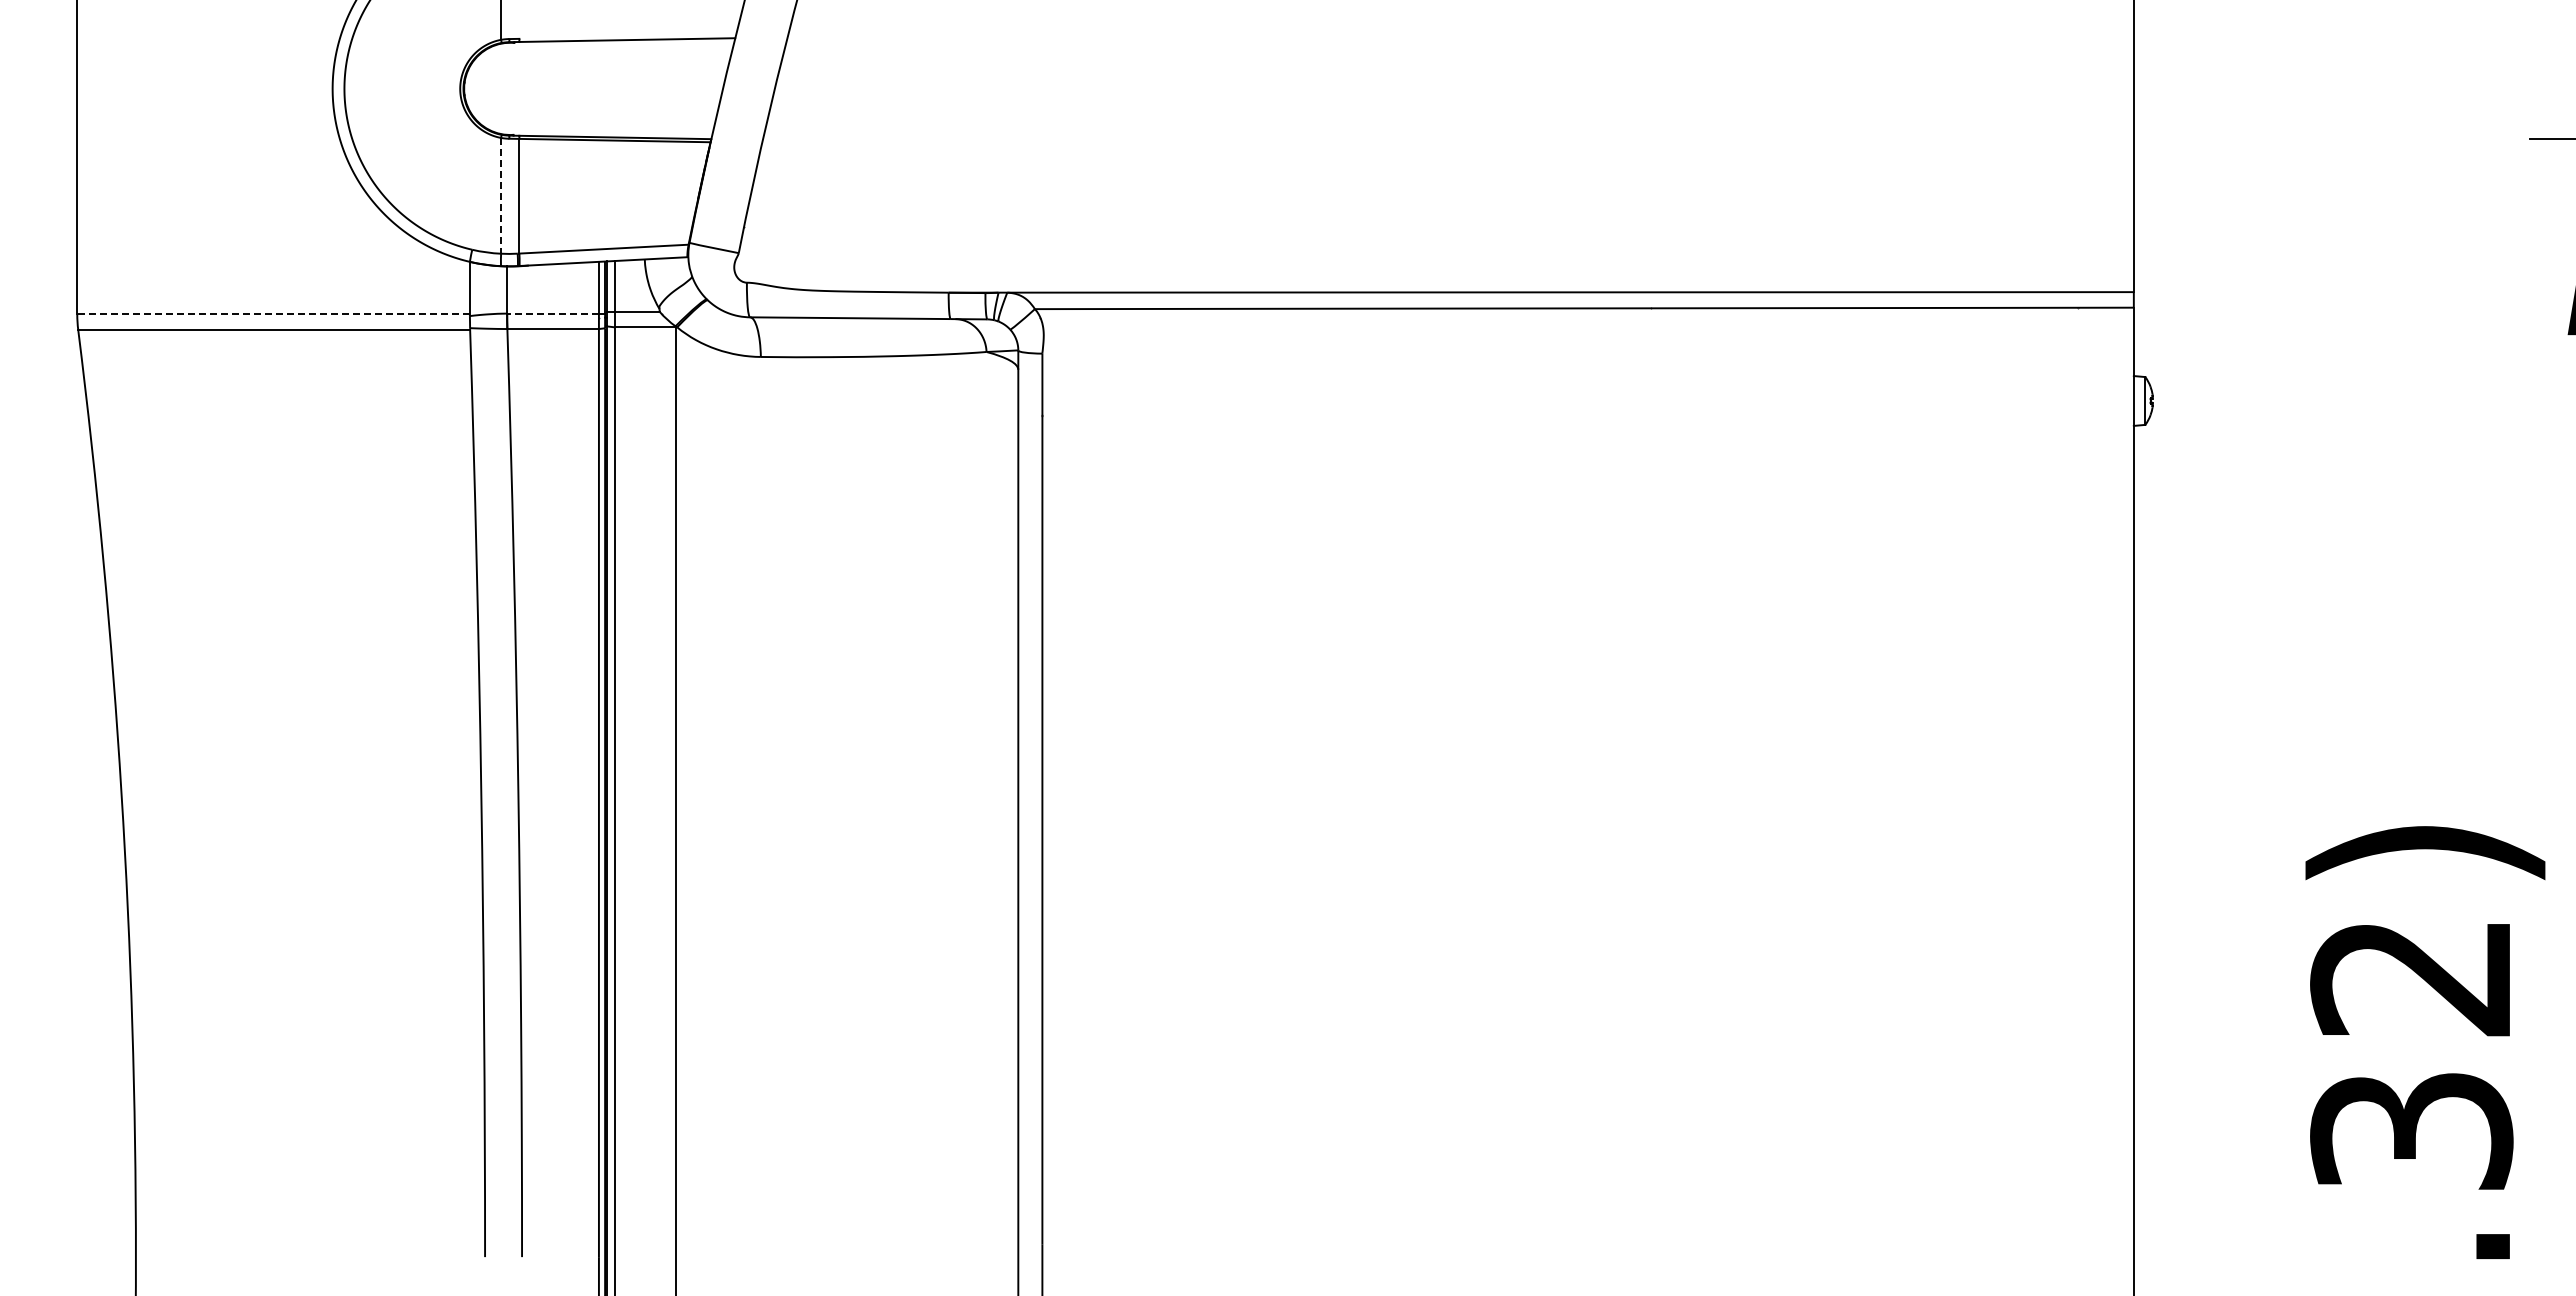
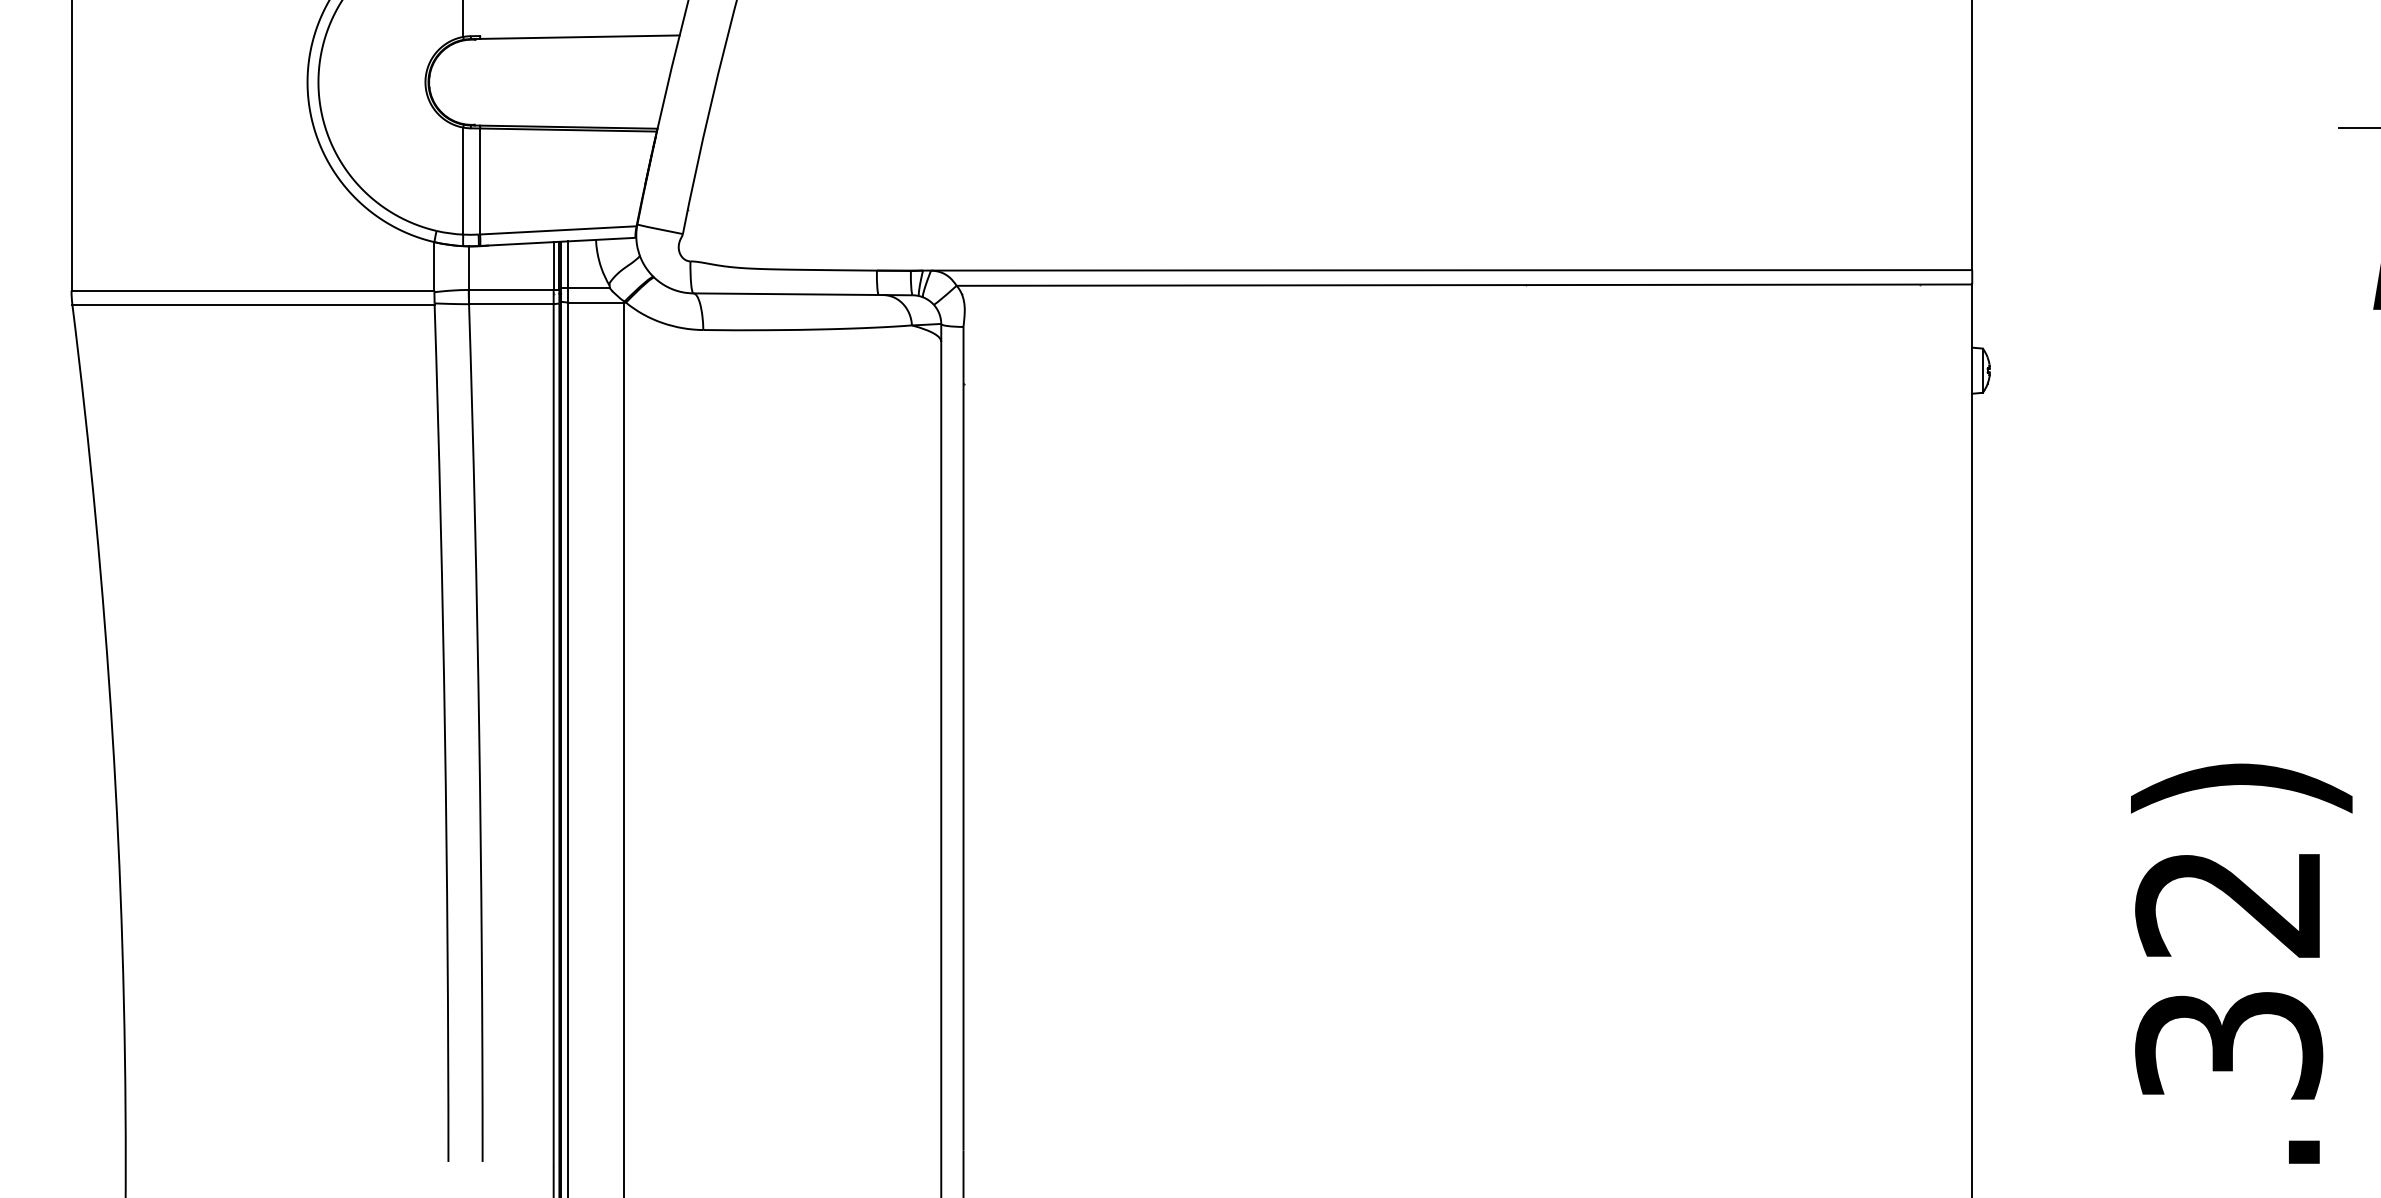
line: (501, 195) -> (463, 180), dashed -> solid
line: (553, 313) -> (511, 289), dashed -> solid
line: (273, 314) -> (252, 290), dashed -> solid

